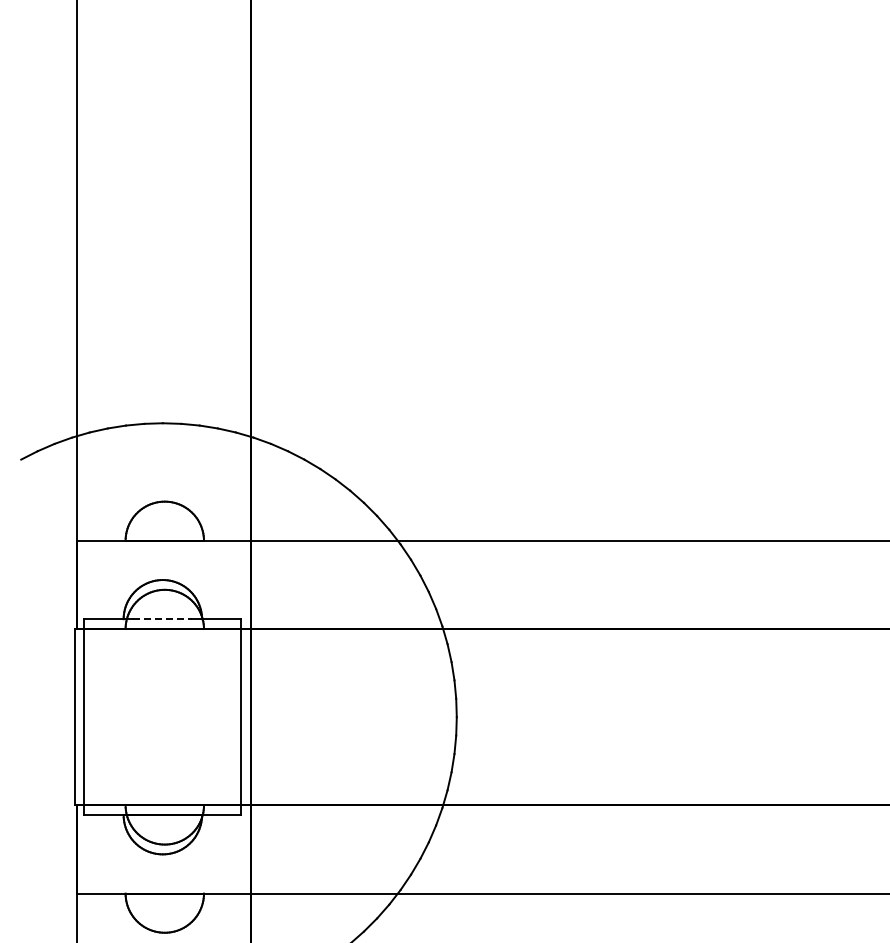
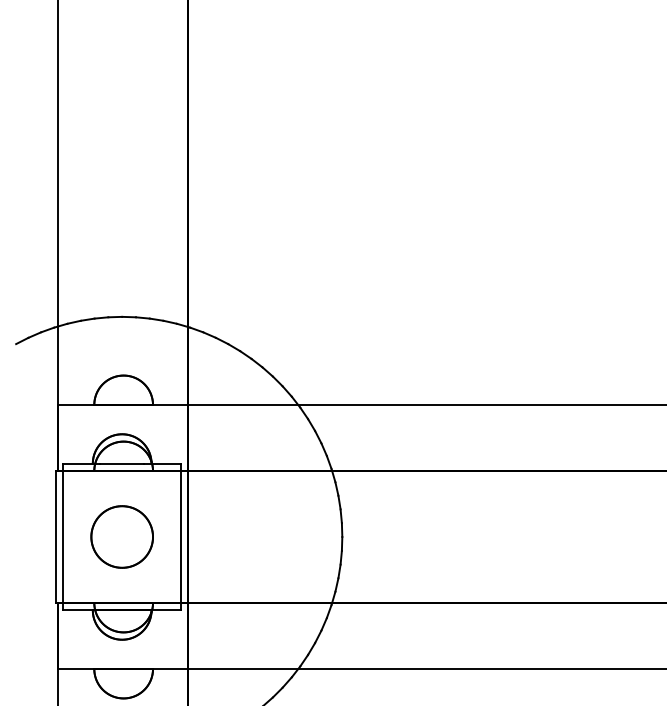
line: (163, 619) -> (122, 463), dashed -> solid
part: (162, 717) -> (121, 537), added

